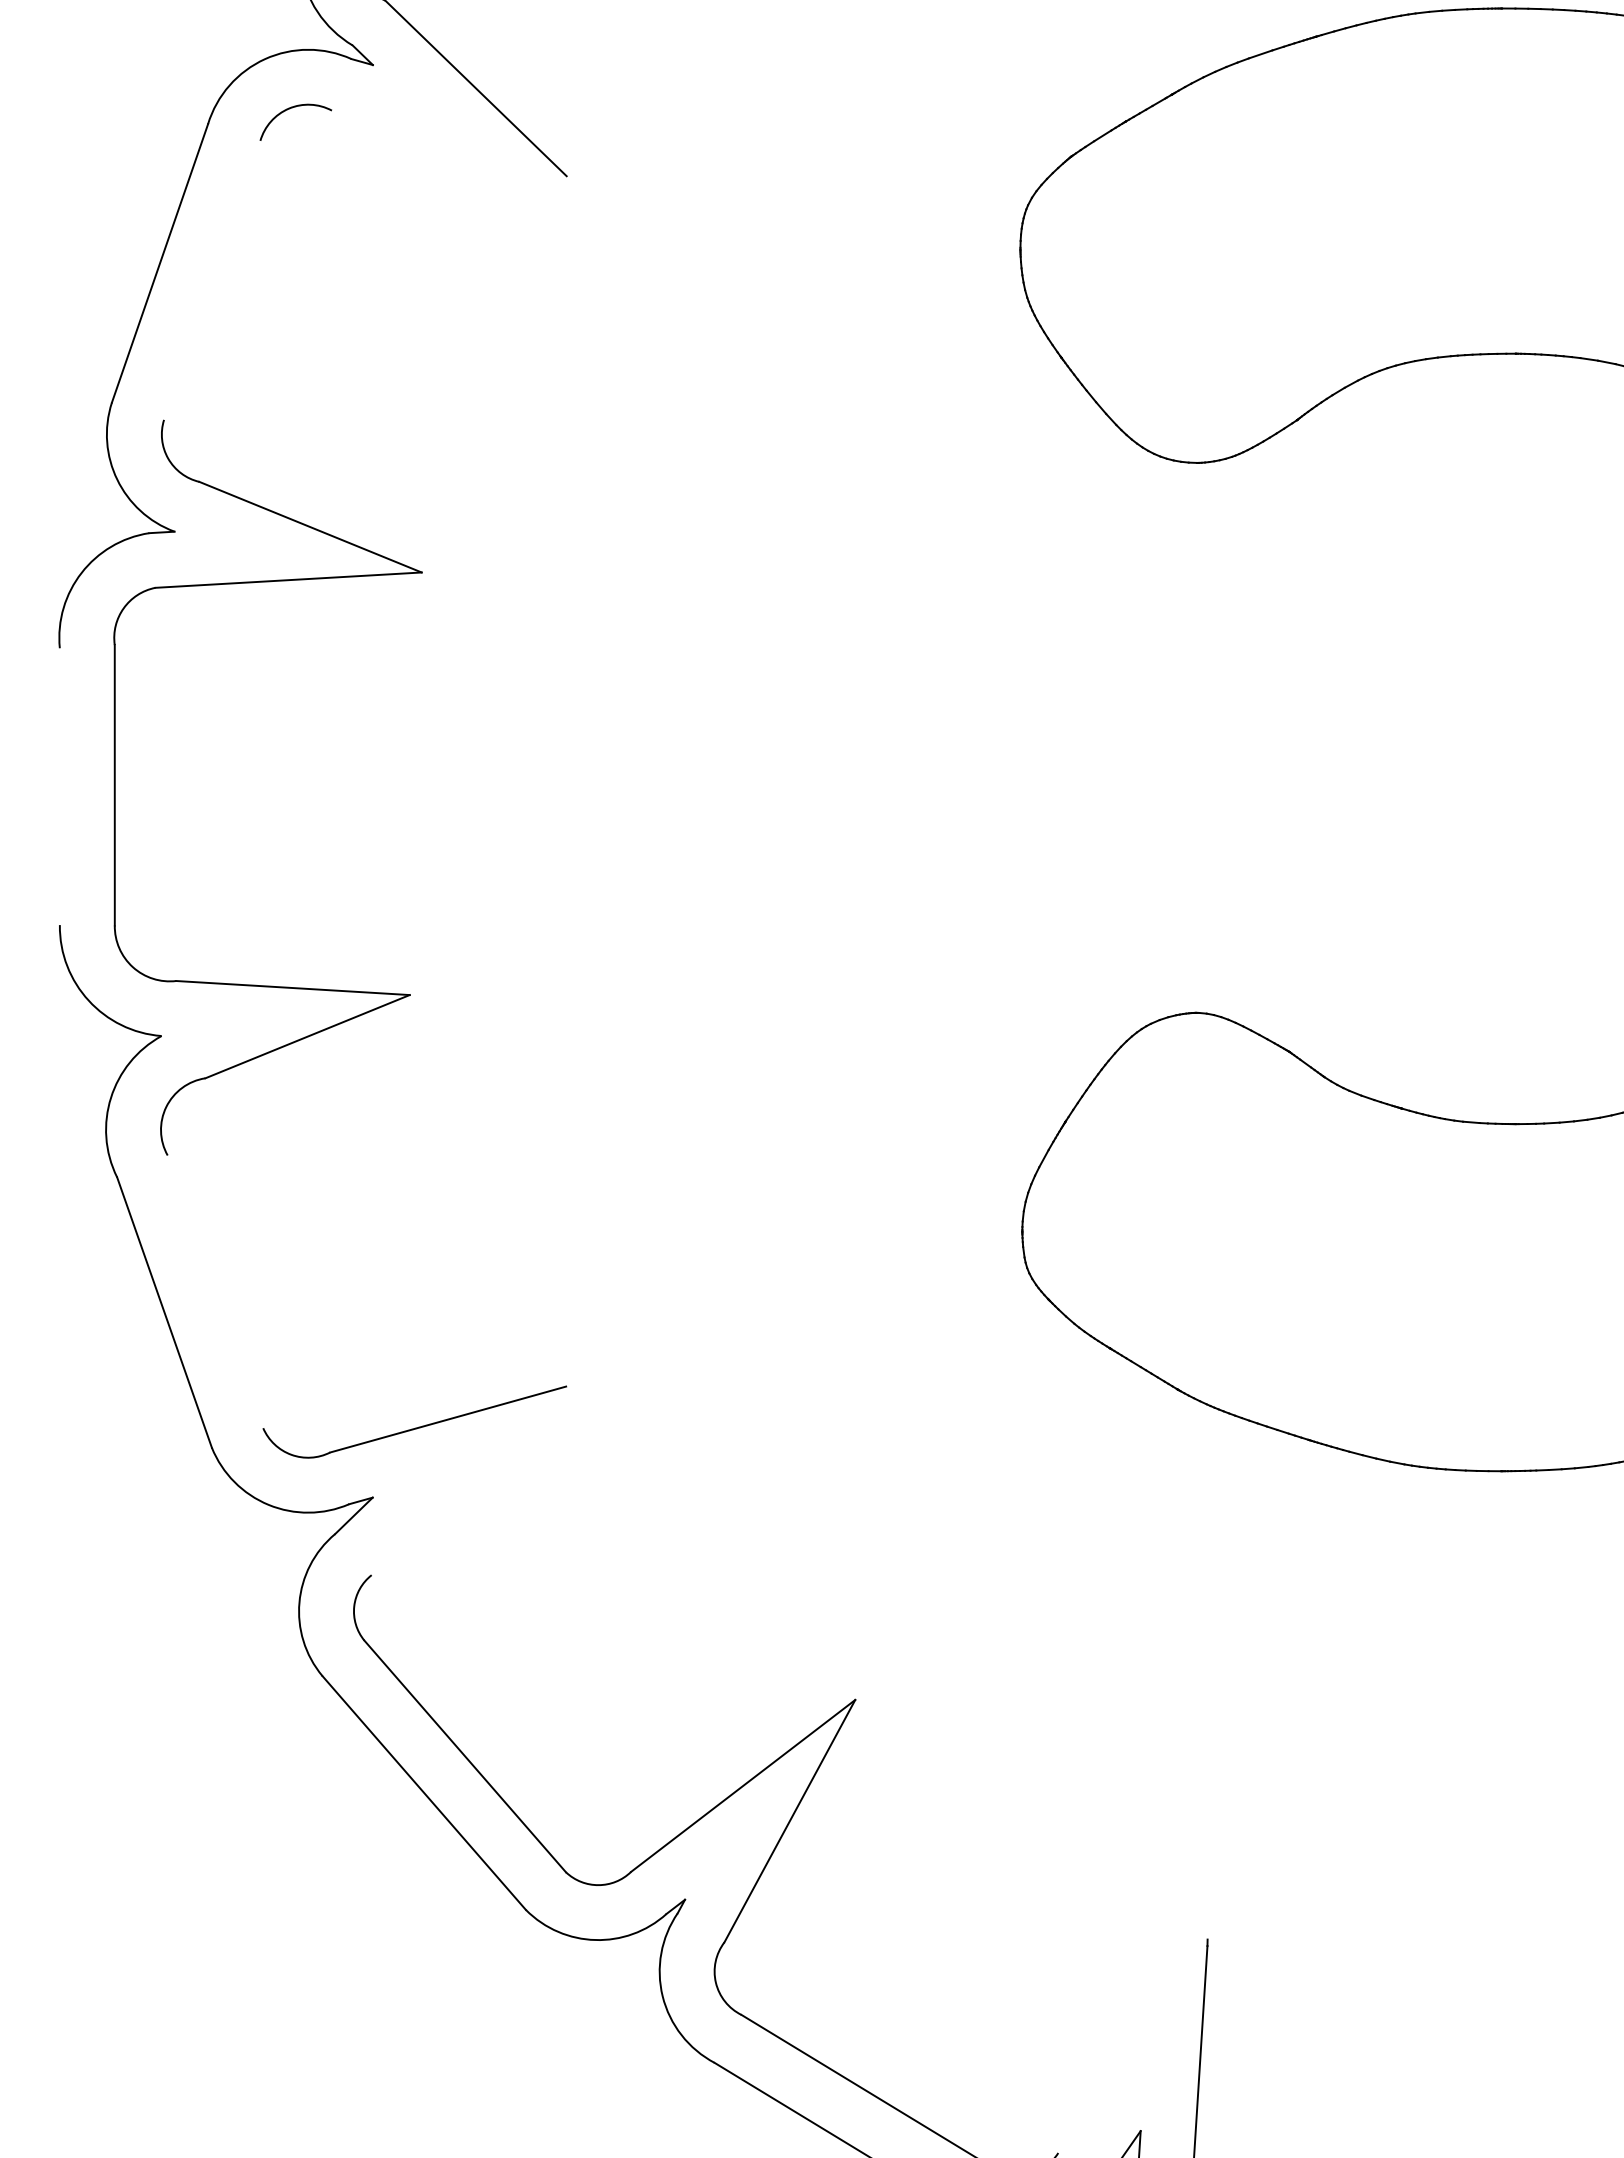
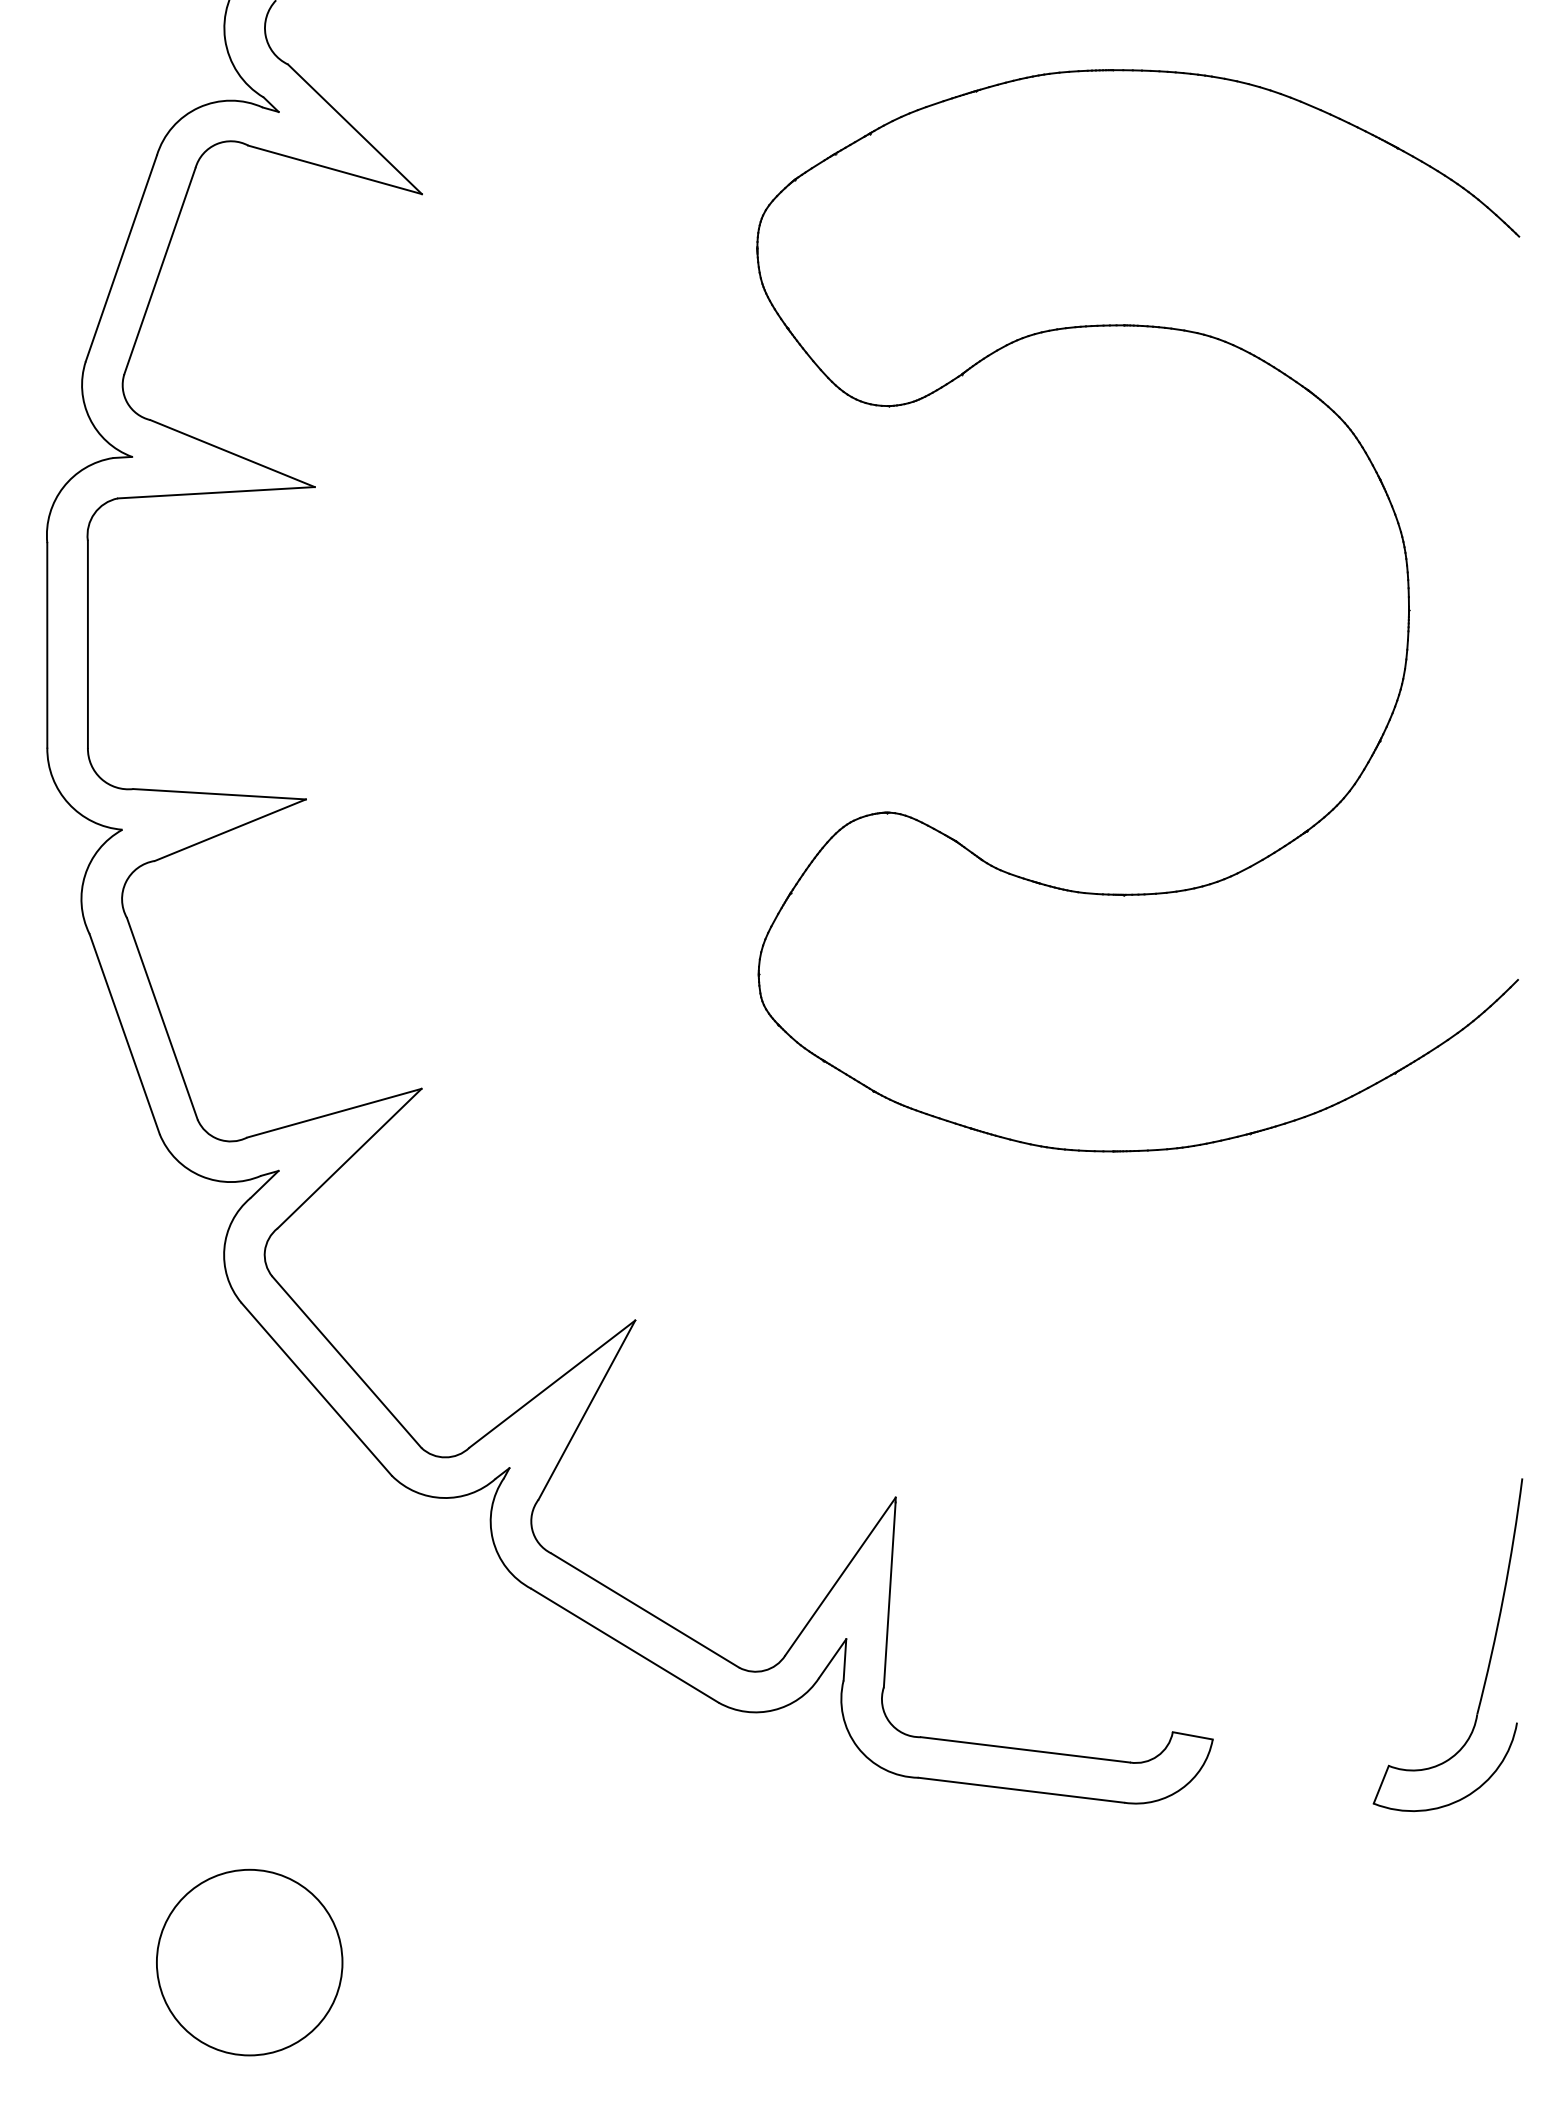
line: (448, 142) -> (334, 169), added
line: (211, 280) -> (159, 271), added
line: (60, 786) -> (47, 645), added
line: (215, 1291) -> (162, 1018), added
line: (468, 1480) -> (349, 1158), added
line: (1132, 2046) -> (840, 1576), added

